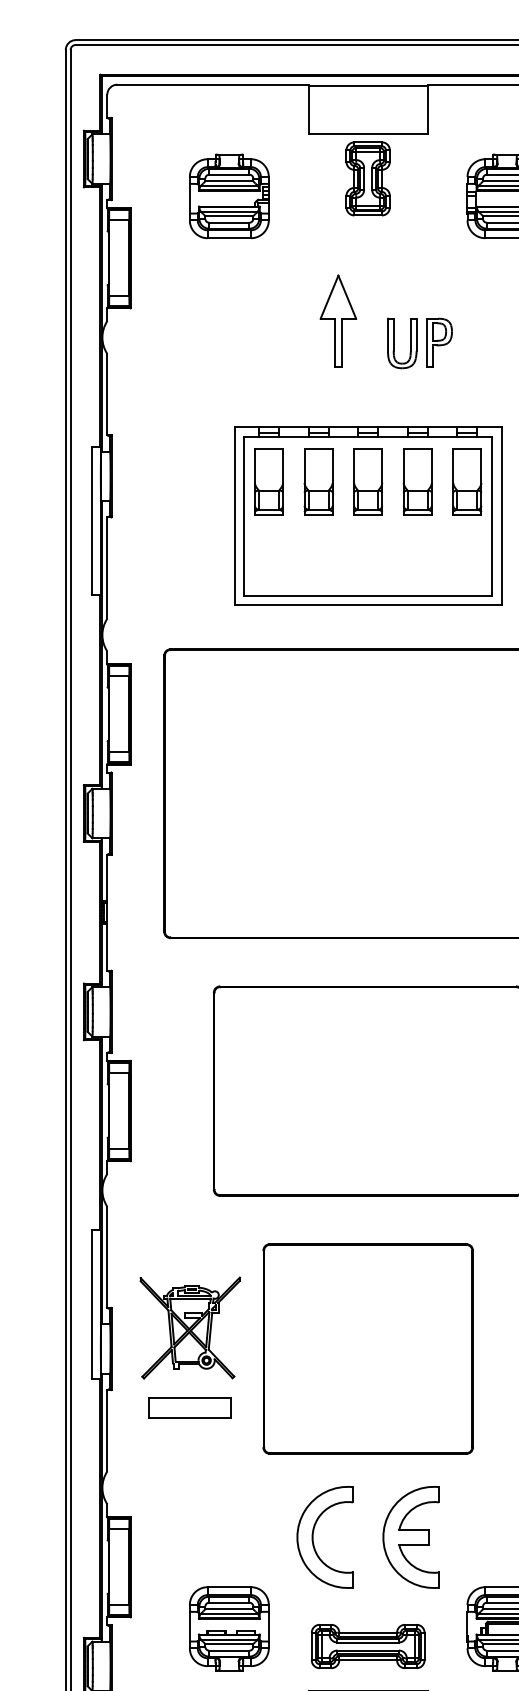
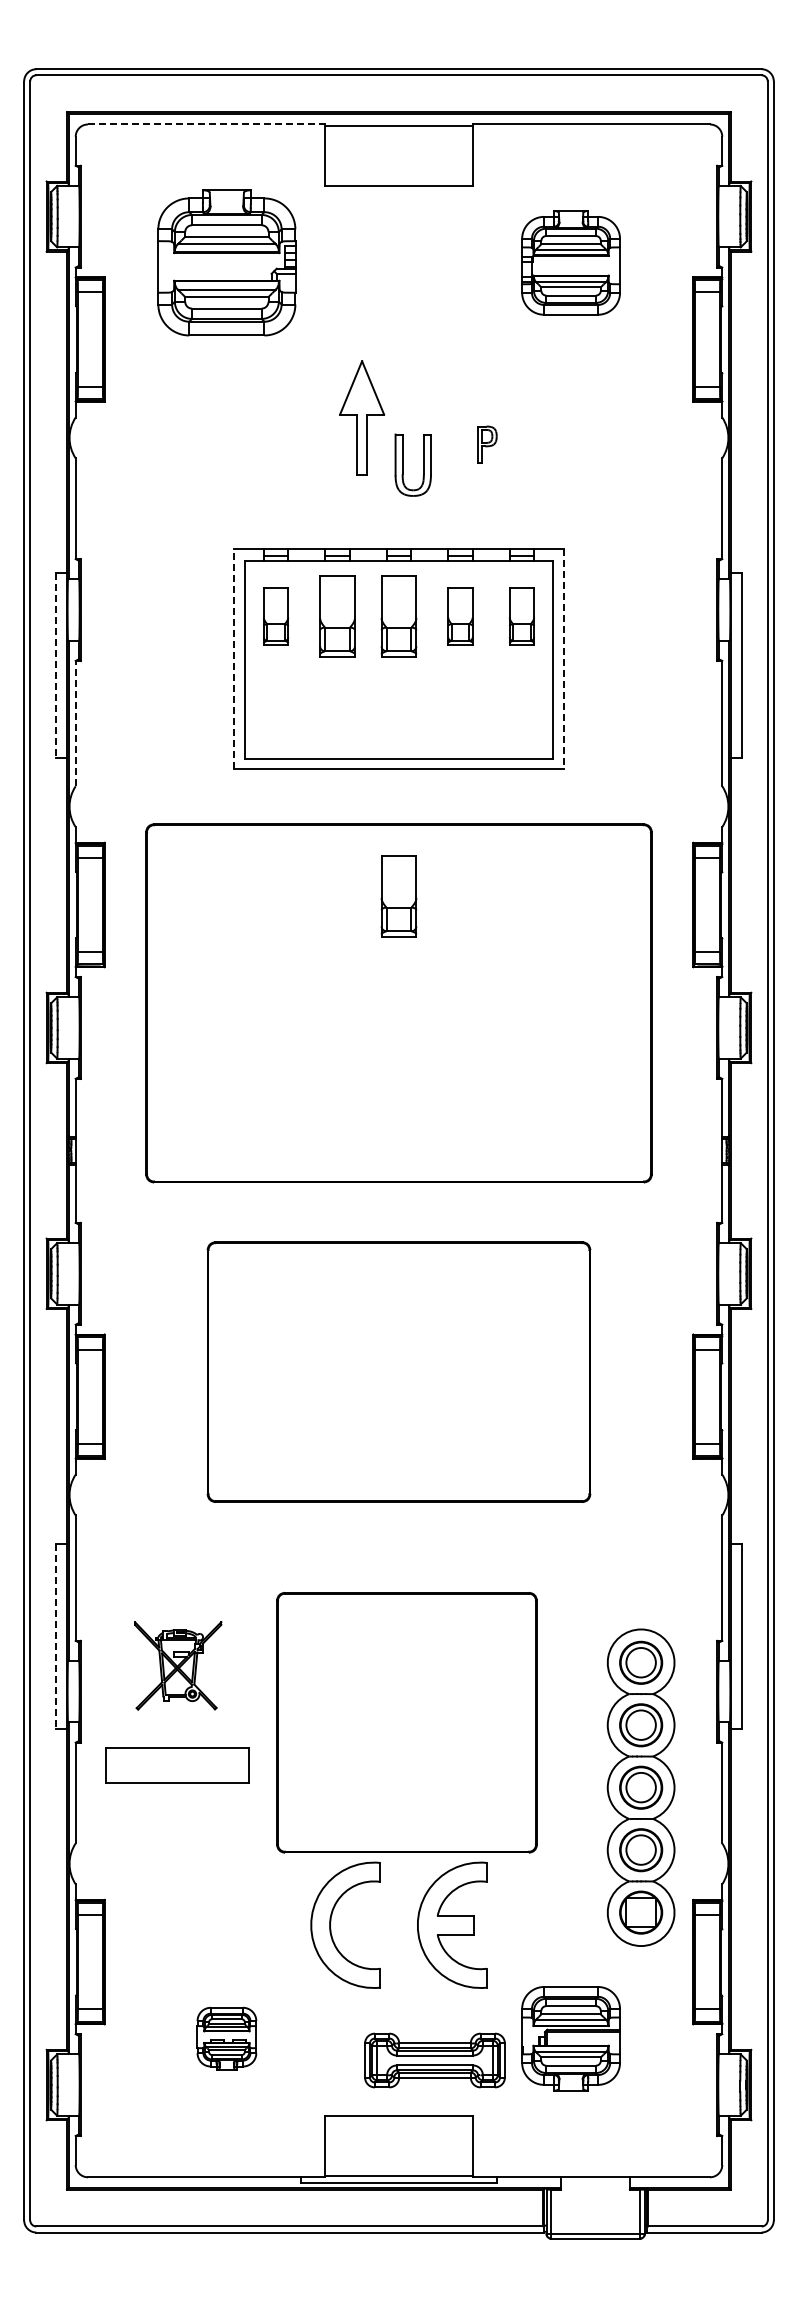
line: (212, 84) -> (206, 124), solid -> dashed
part: (367, 179) -> (398, 241), removed
part: (229, 196) -> (226, 262), size x1.4
part: (394, 342) -> (403, 464), moved
part: (439, 342) -> (487, 444), size x0.6
part: (268, 481) -> (275, 616), size x0.7
part: (417, 481) -> (460, 616), size x0.7
part: (466, 481) -> (521, 616), size x0.7
line: (234, 515) -> (233, 658), solid -> dashed
line: (501, 516) -> (564, 659), solid -> dashed
line: (91, 521) -> (56, 665), solid -> dashed
line: (107, 567) -> (75, 723), solid -> dashed
part: (367, 707) -> (398, 896), added
line: (91, 1304) -> (56, 1636), solid -> dashed
part: (189, 1327) -> (177, 1665), size x0.7
part: (367, 1348) -> (406, 1722), moved
part: (189, 1408) -> (177, 1765), size x1.4
part: (229, 1628) -> (226, 2038), size x0.6
part: (367, 1646) -> (434, 2060), moved

